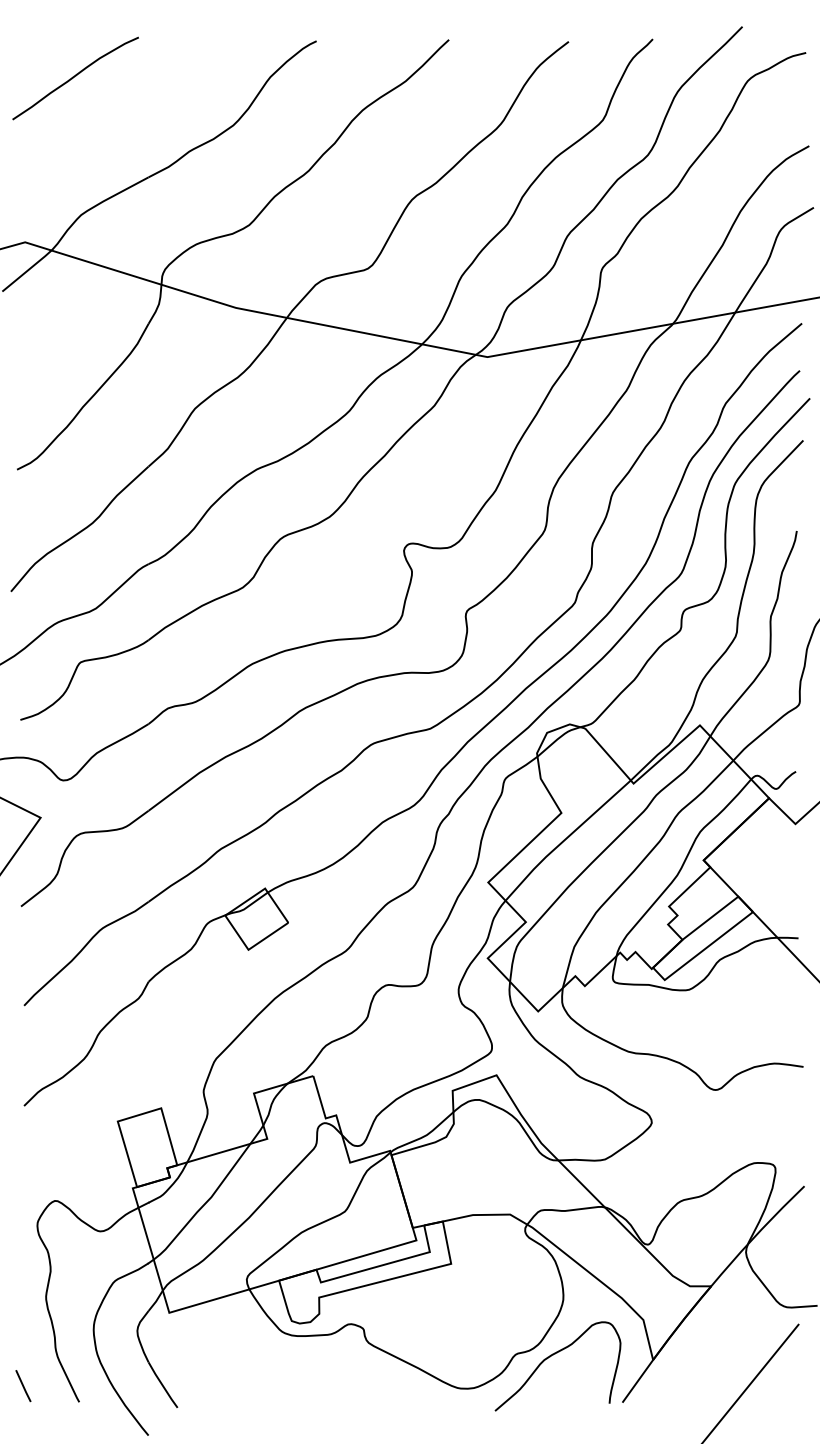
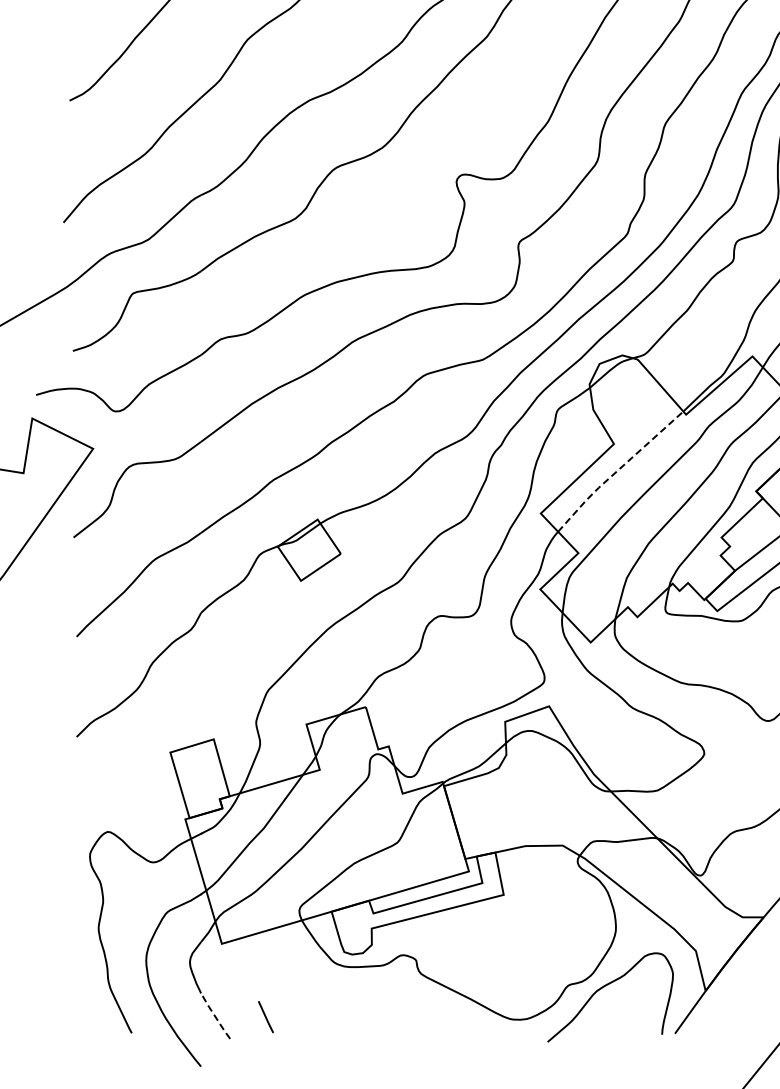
line: (565, 839) -> (618, 470), solid -> dashed
line: (162, 1385) -> (215, 1016), solid -> dashed
line: (23, 1386) -> (266, 1017), moved

